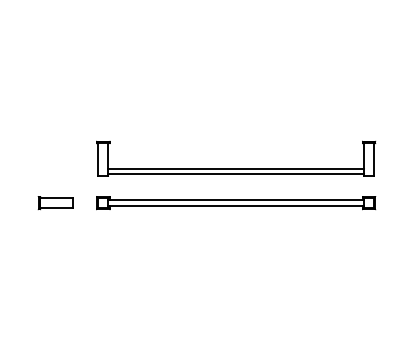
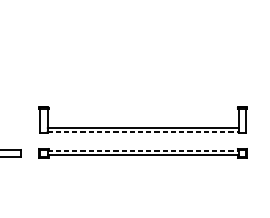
line: (236, 173) -> (143, 131), solid -> dashed
line: (236, 200) -> (143, 151), solid -> dashed

